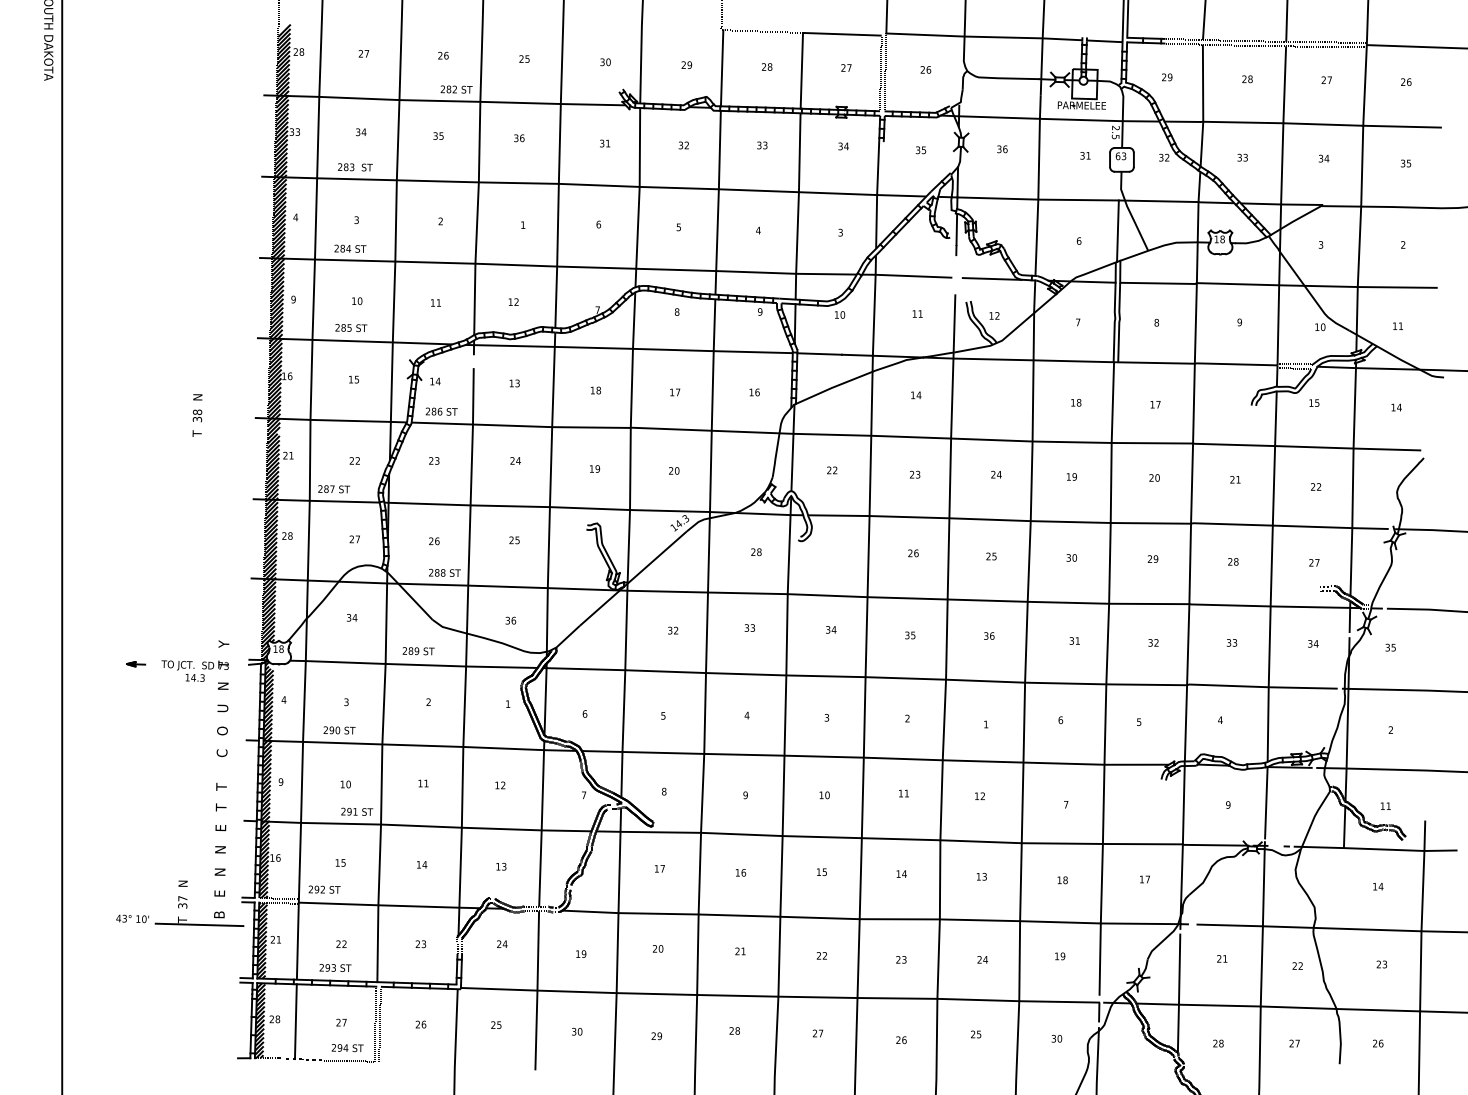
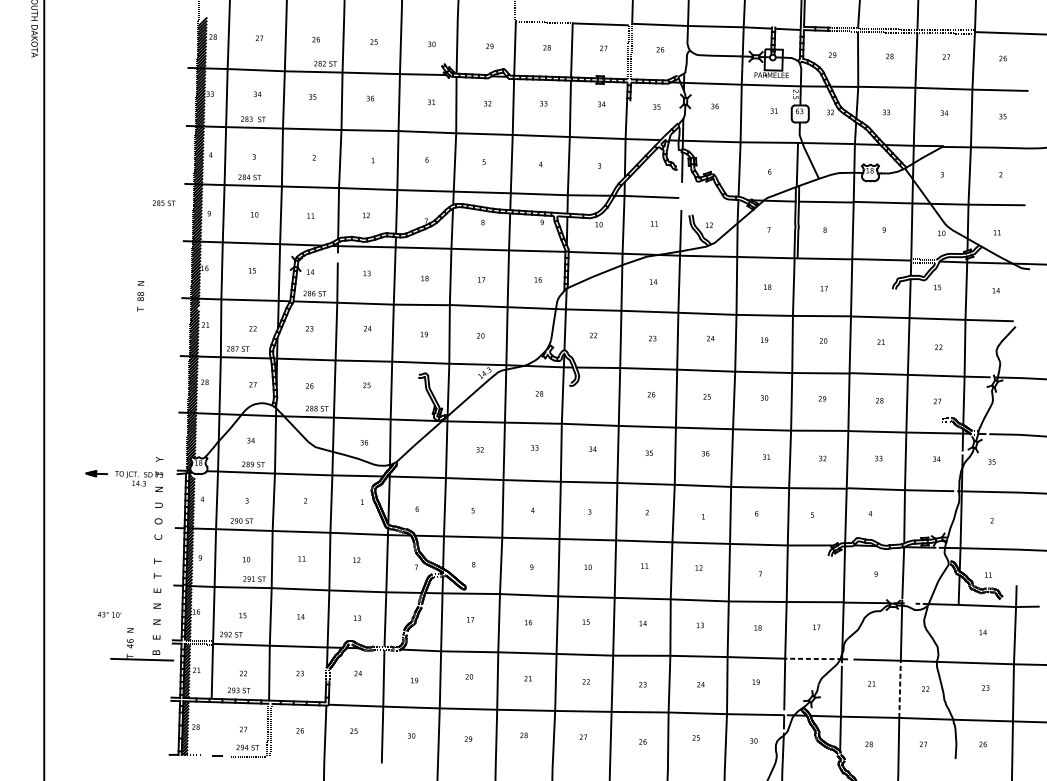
line: (991, 278) -> (707, 198), removed
text: (351, 327) -> (164, 202), moved
text: (197, 419) -> (140, 299), 38 -> 88
text: (418, 651) -> (253, 464), moved
part: (136, 664) -> (97, 473), size x1.6
text: (182, 902) -> (130, 643), 37 -> 46
text: (132, 918) -> (109, 614), moved
line: (1140, 923) -> (813, 658), solid -> dashed
line: (1261, 965) -> (899, 688), solid -> dashed
line: (295, 1021) -> (210, 728), removed

